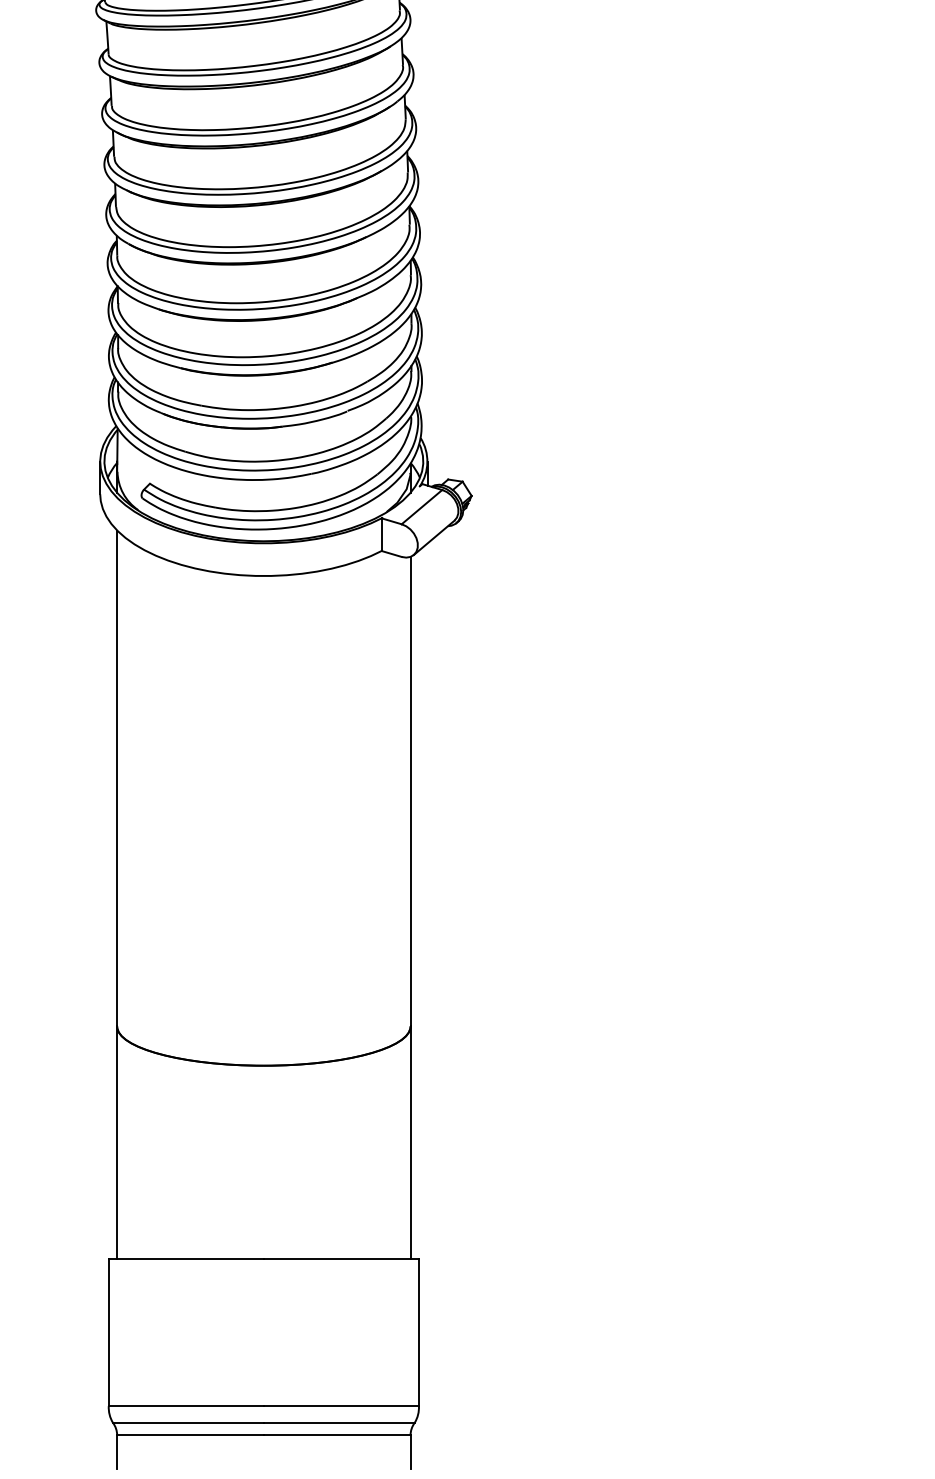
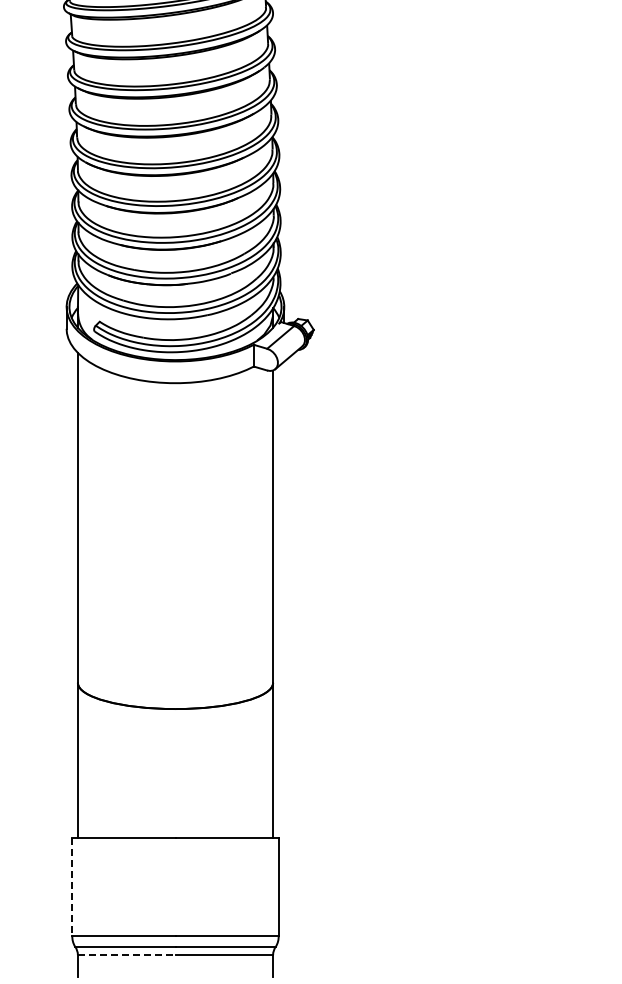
line: (109, 1332) -> (72, 886), solid -> dashed
line: (190, 1436) -> (126, 955), solid -> dashed

